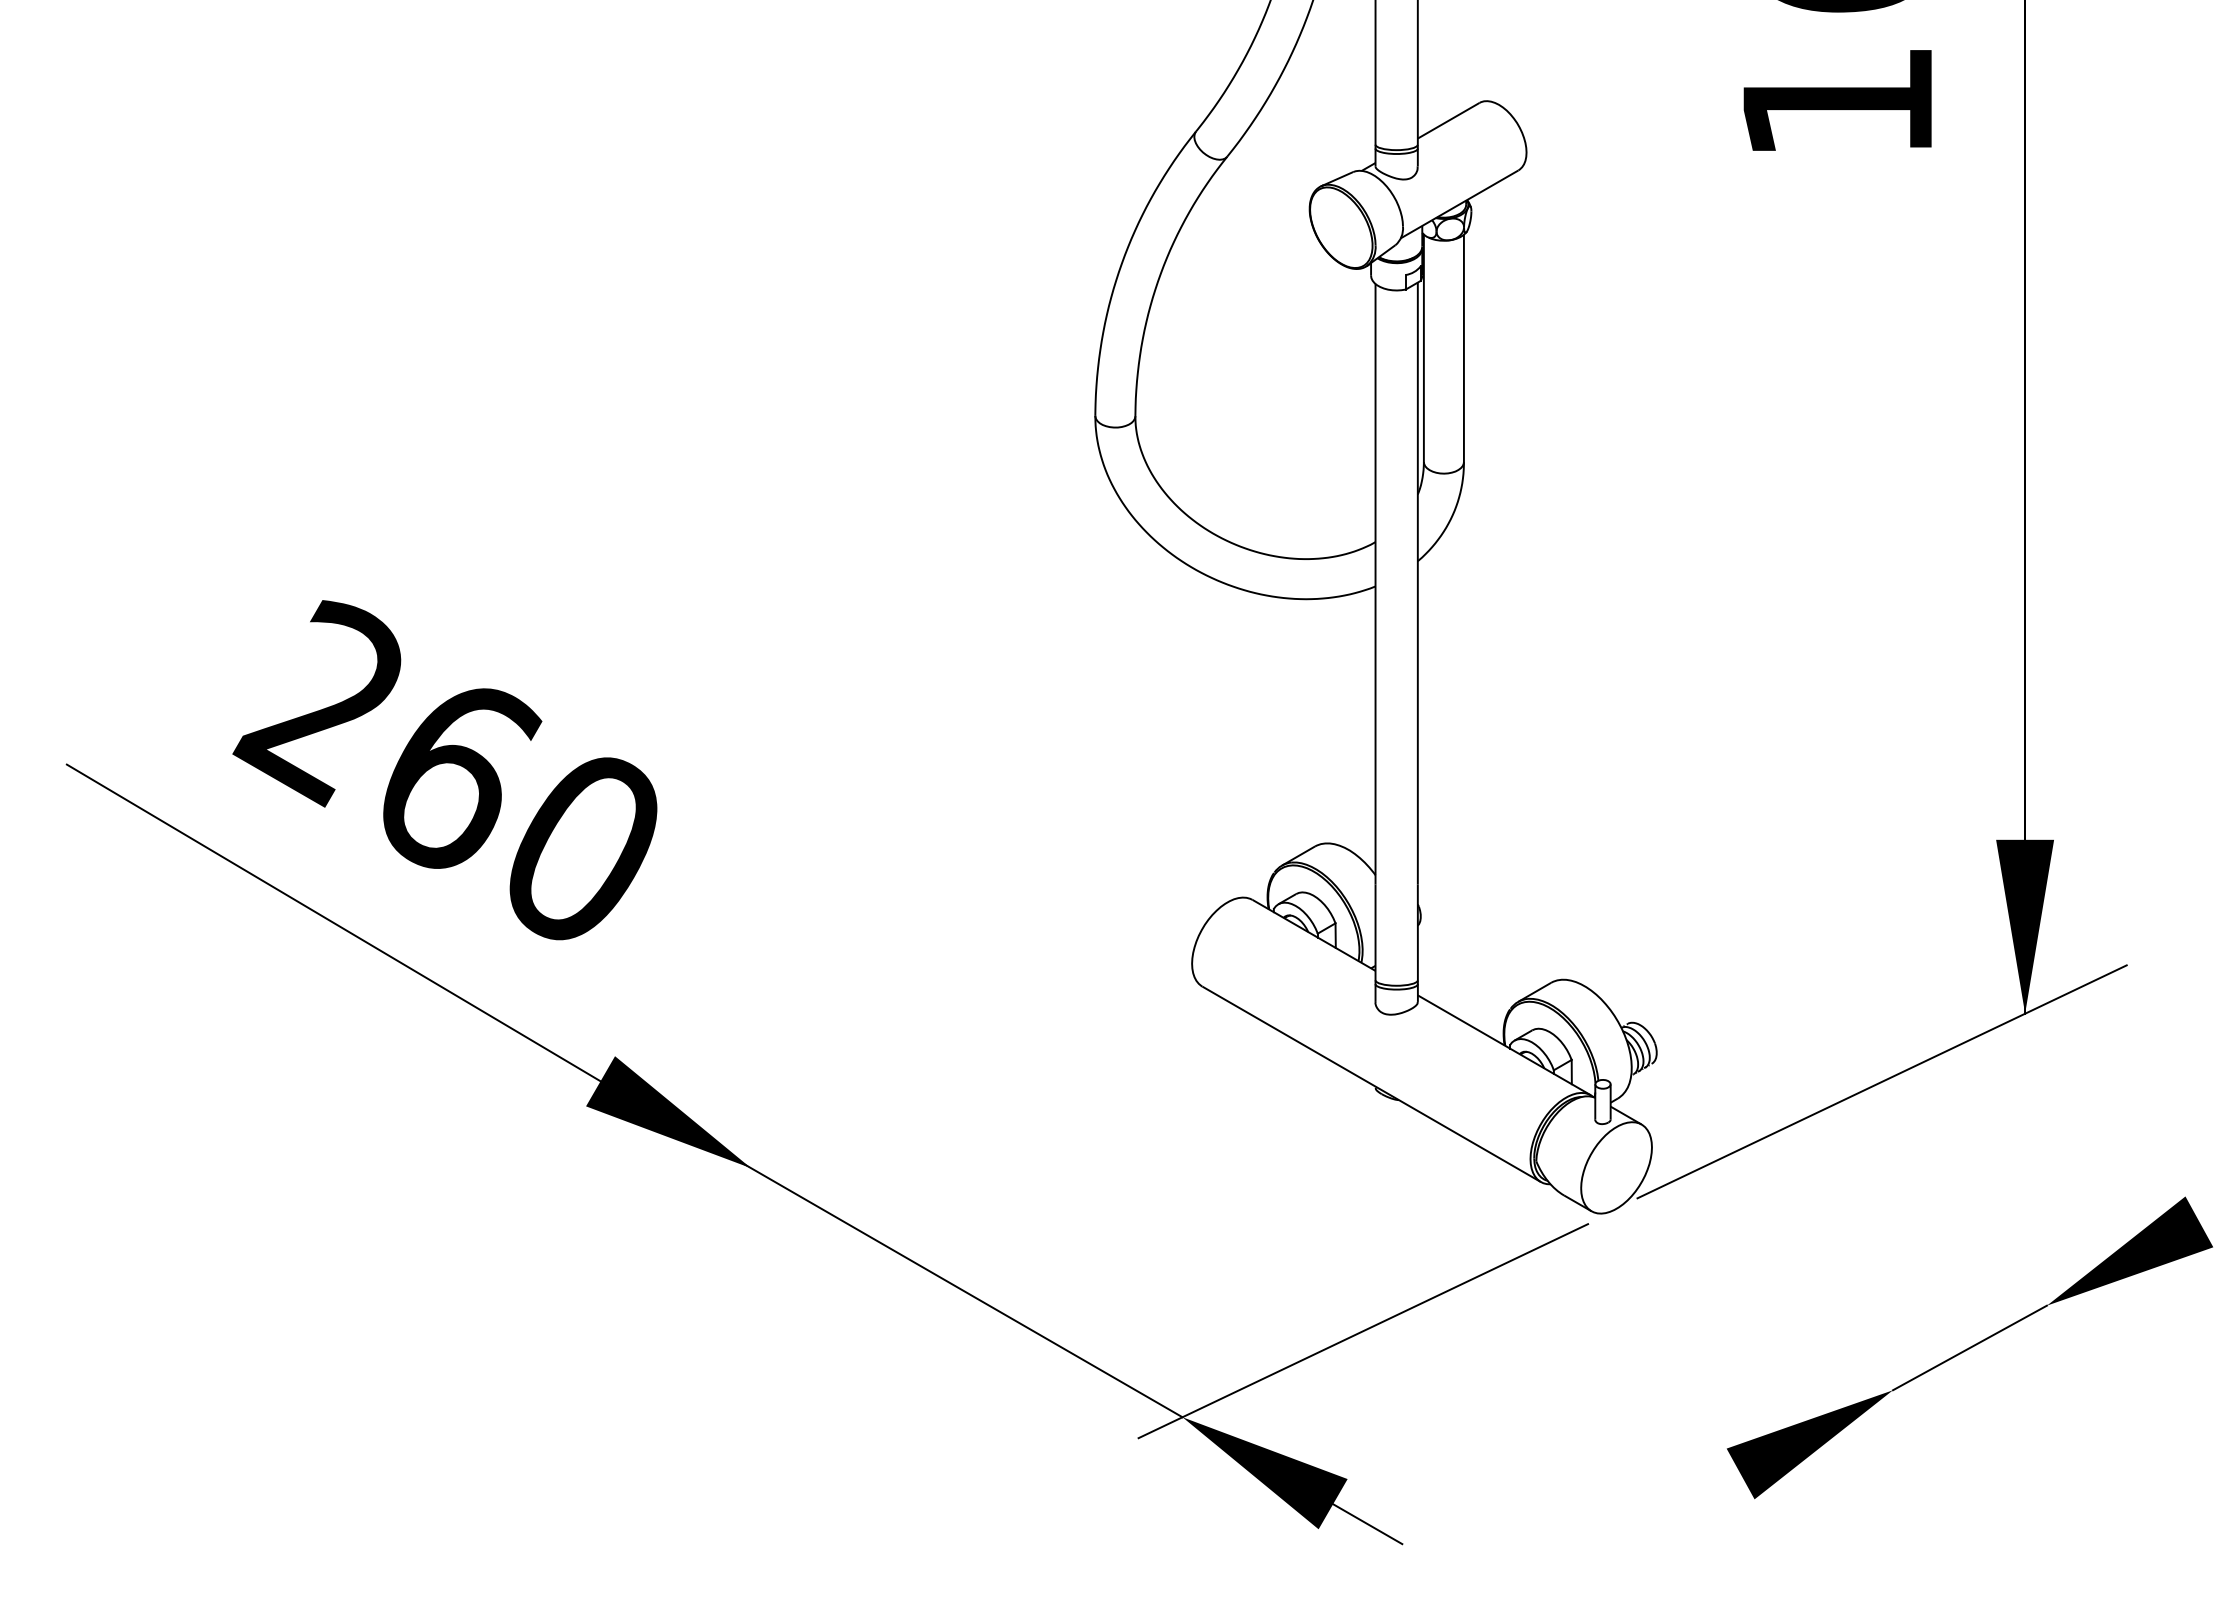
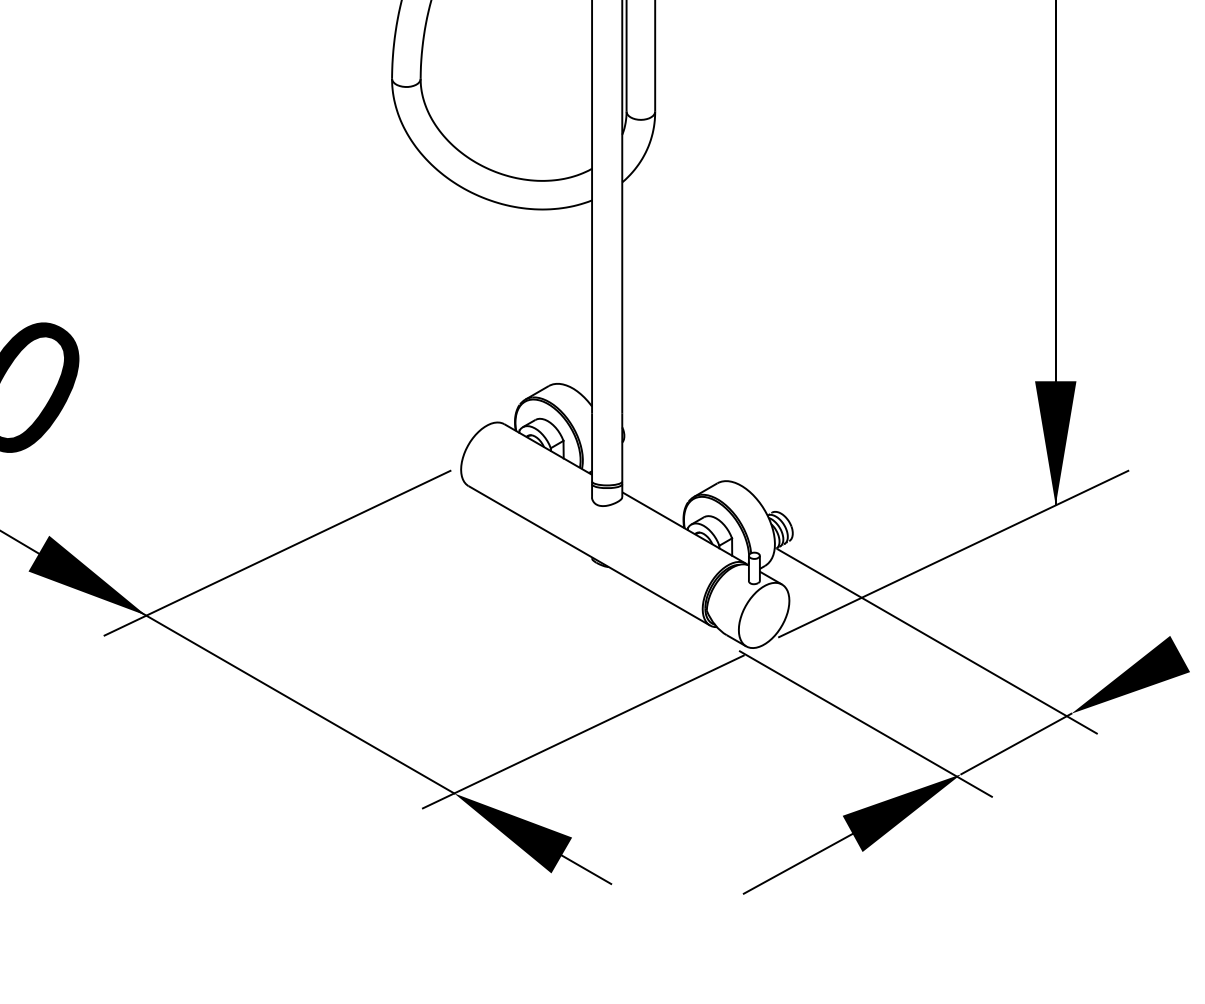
line: (934, 1080) -> (277, 553), added
line: (1859, 1204) -> (937, 641), added
line: (1758, 1319) -> (865, 723), added
line: (1664, 1515) -> (798, 863), added

